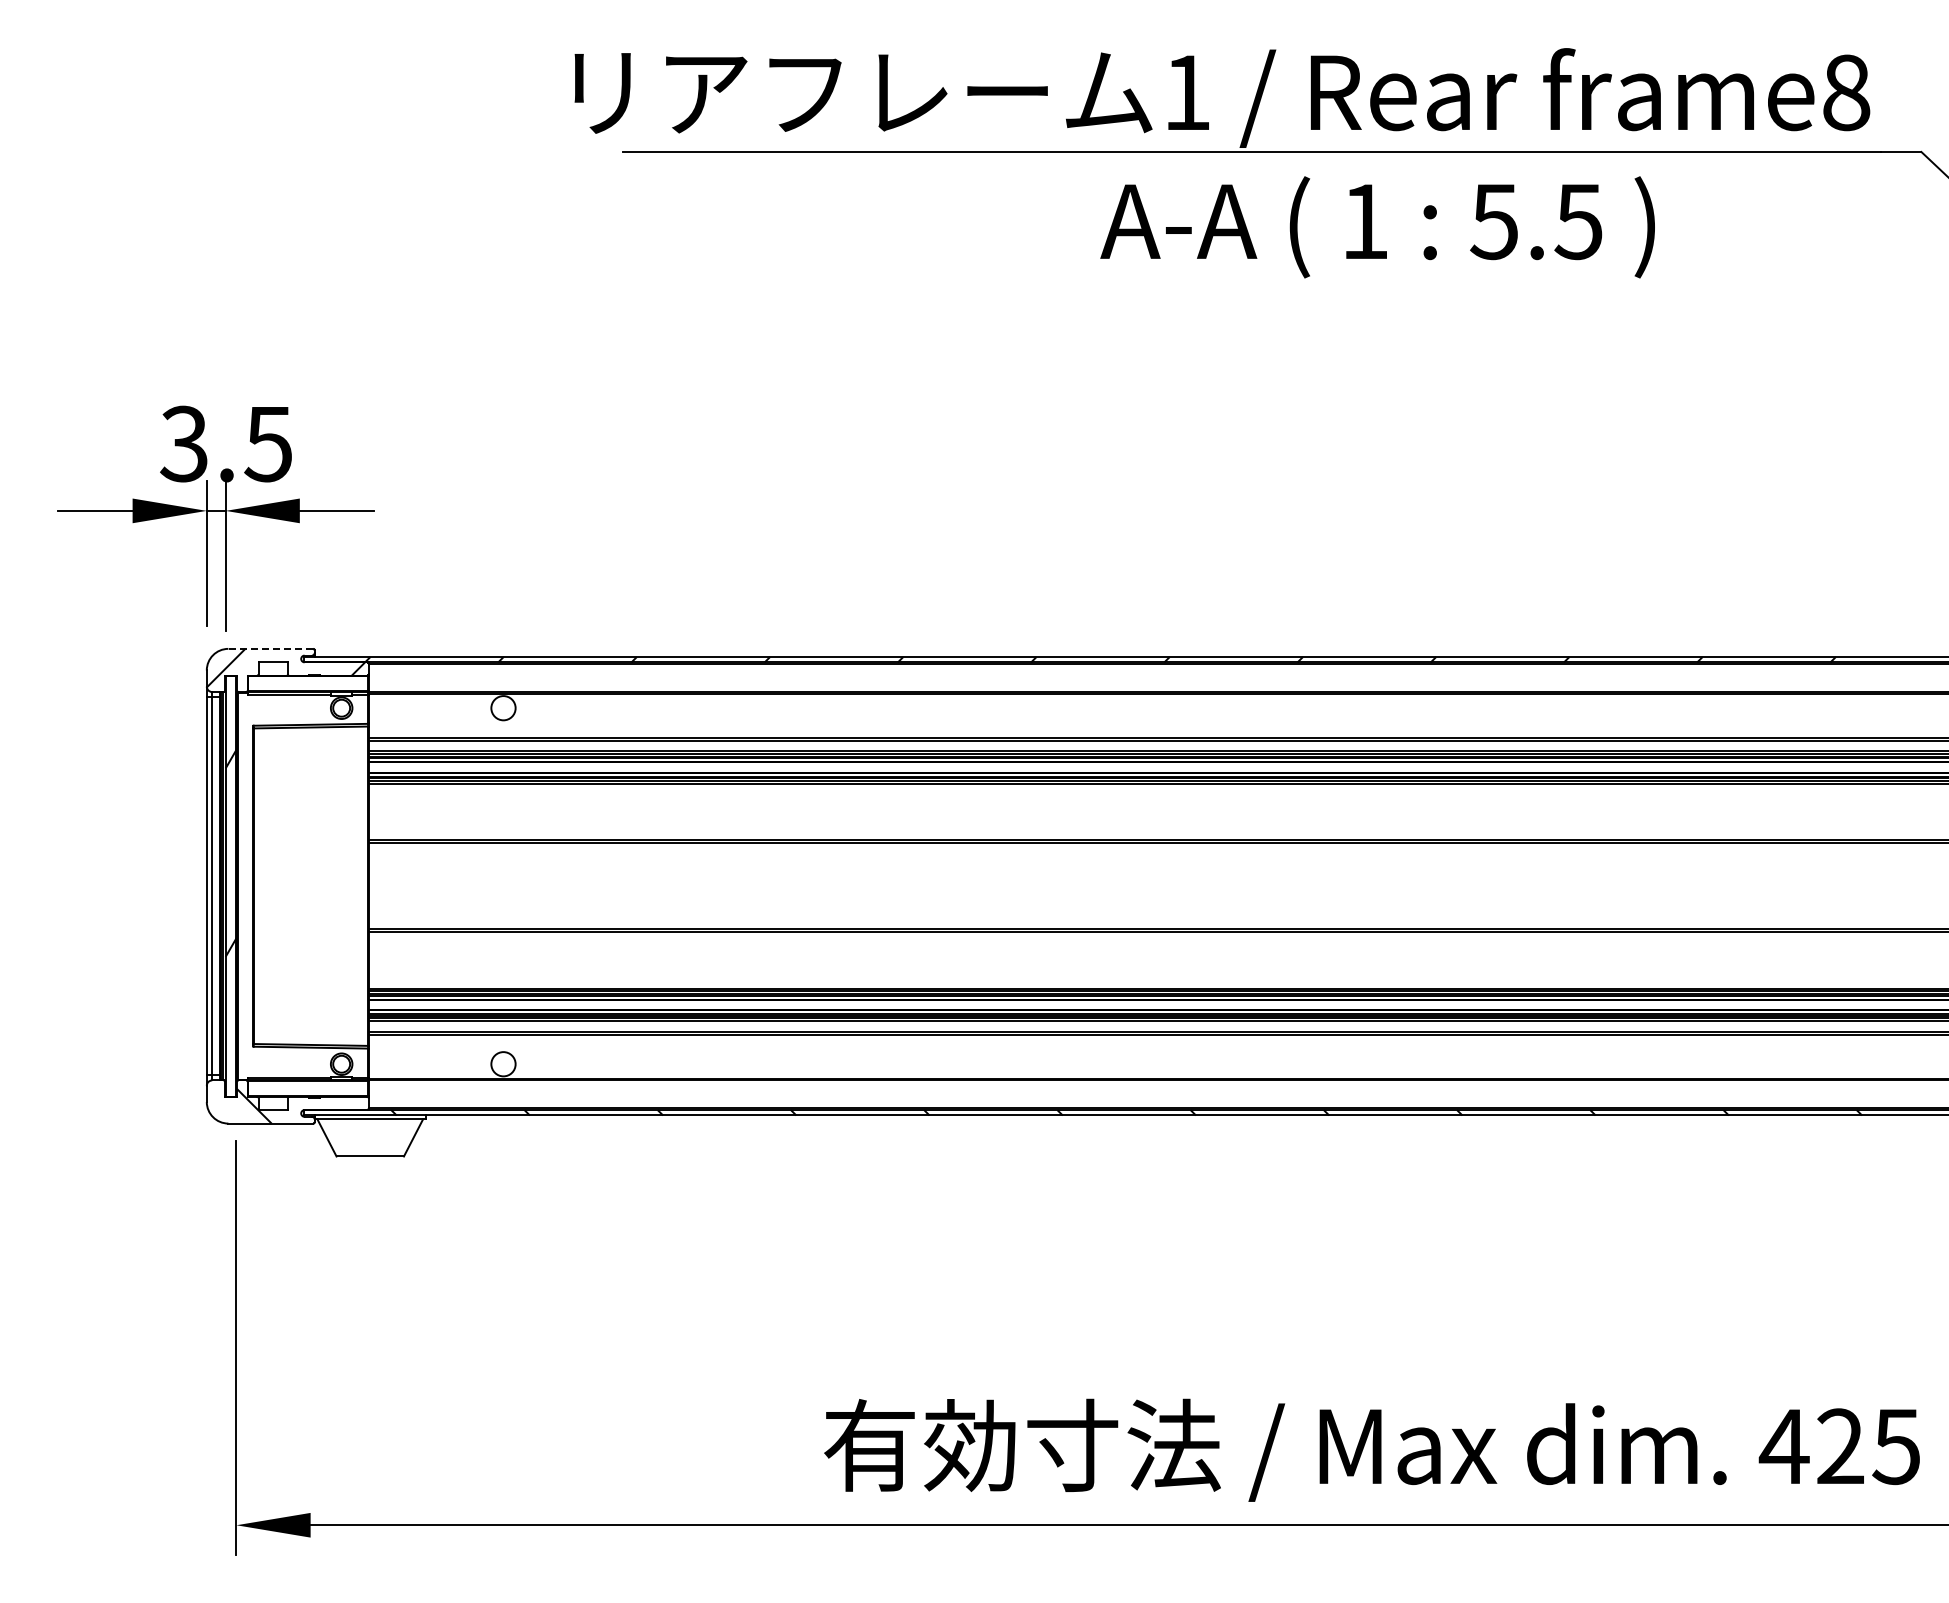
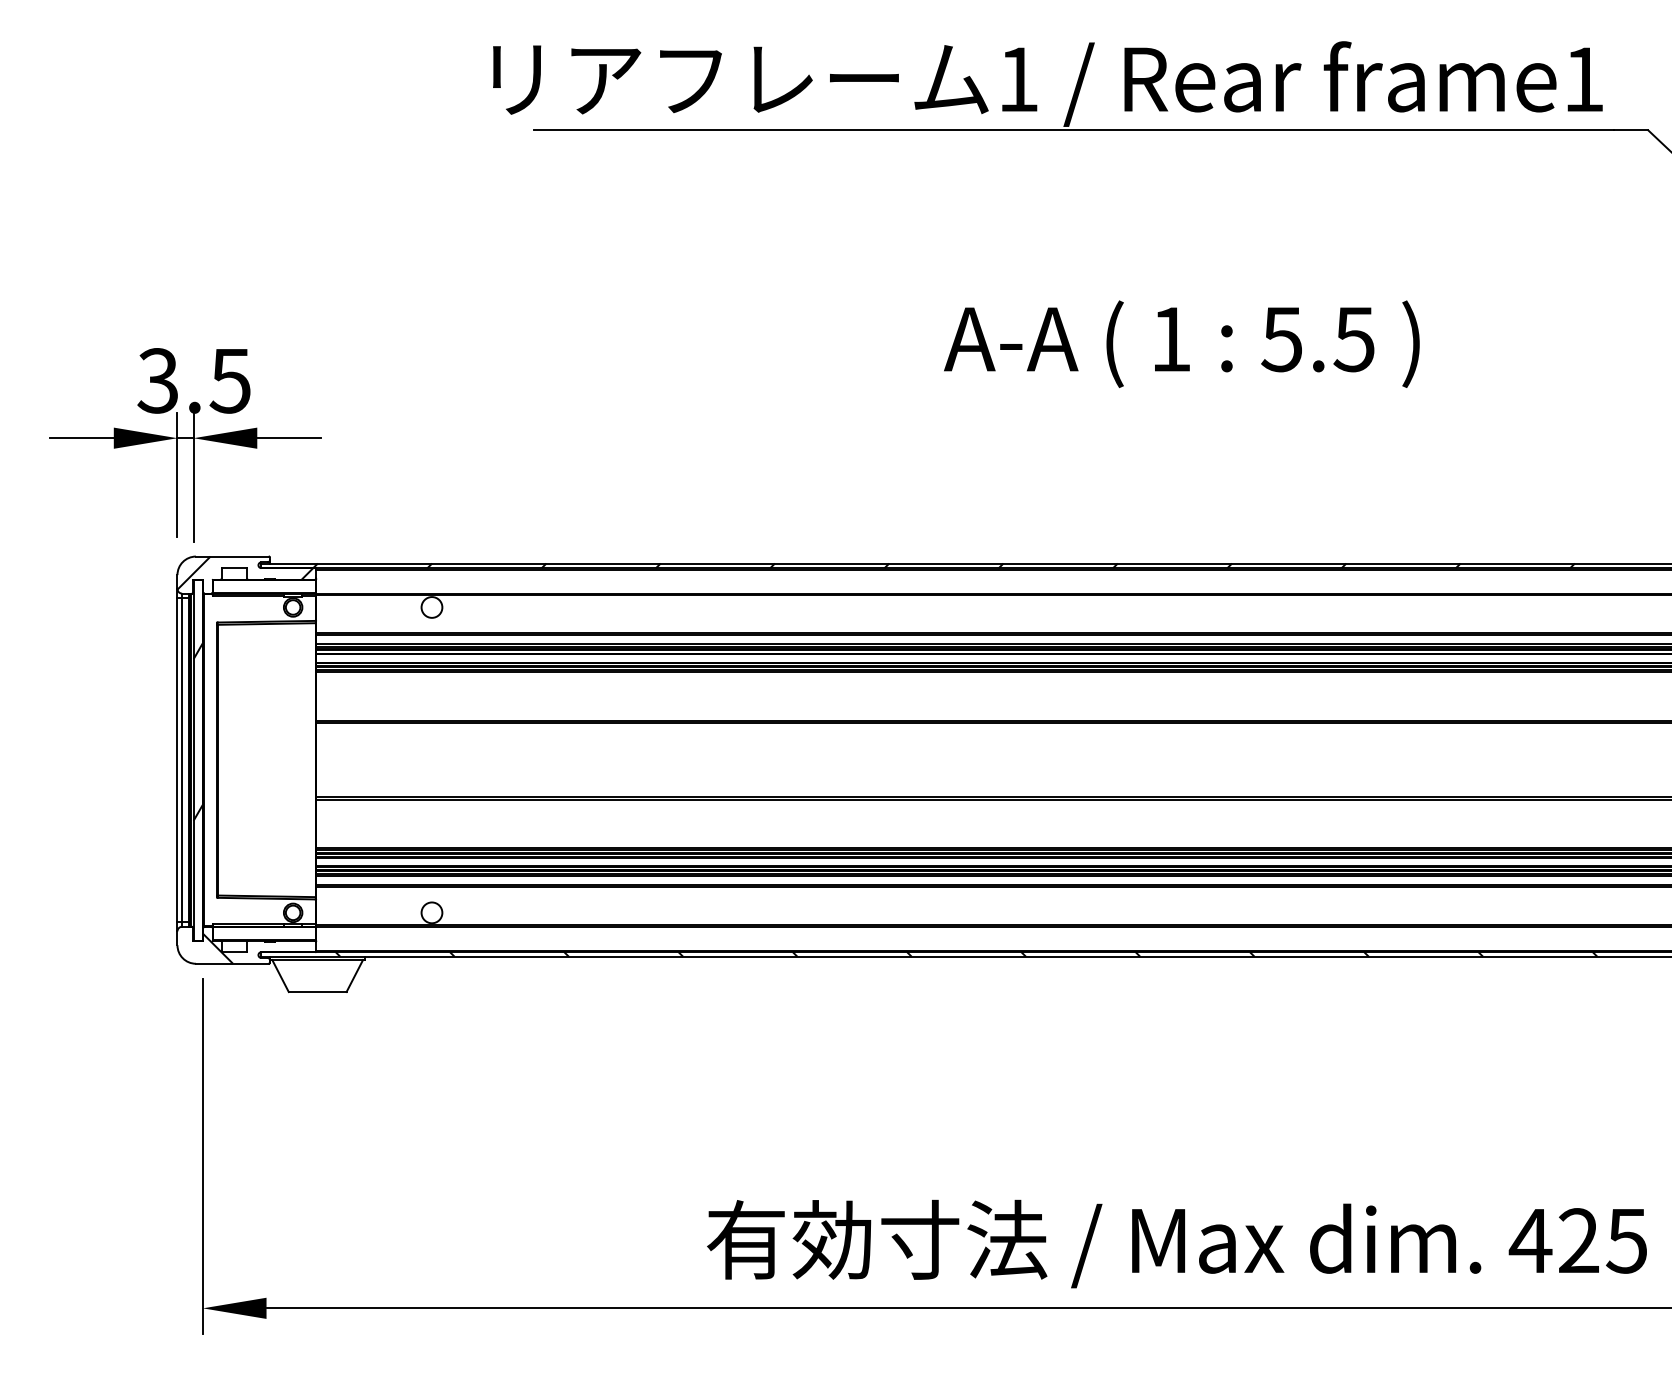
text: (1846, 92) -> (1584, 79), frame8 -> frame1
text: (1377, 227) -> (1181, 344), moved
line: (270, 648) -> (232, 556), dashed -> solid

